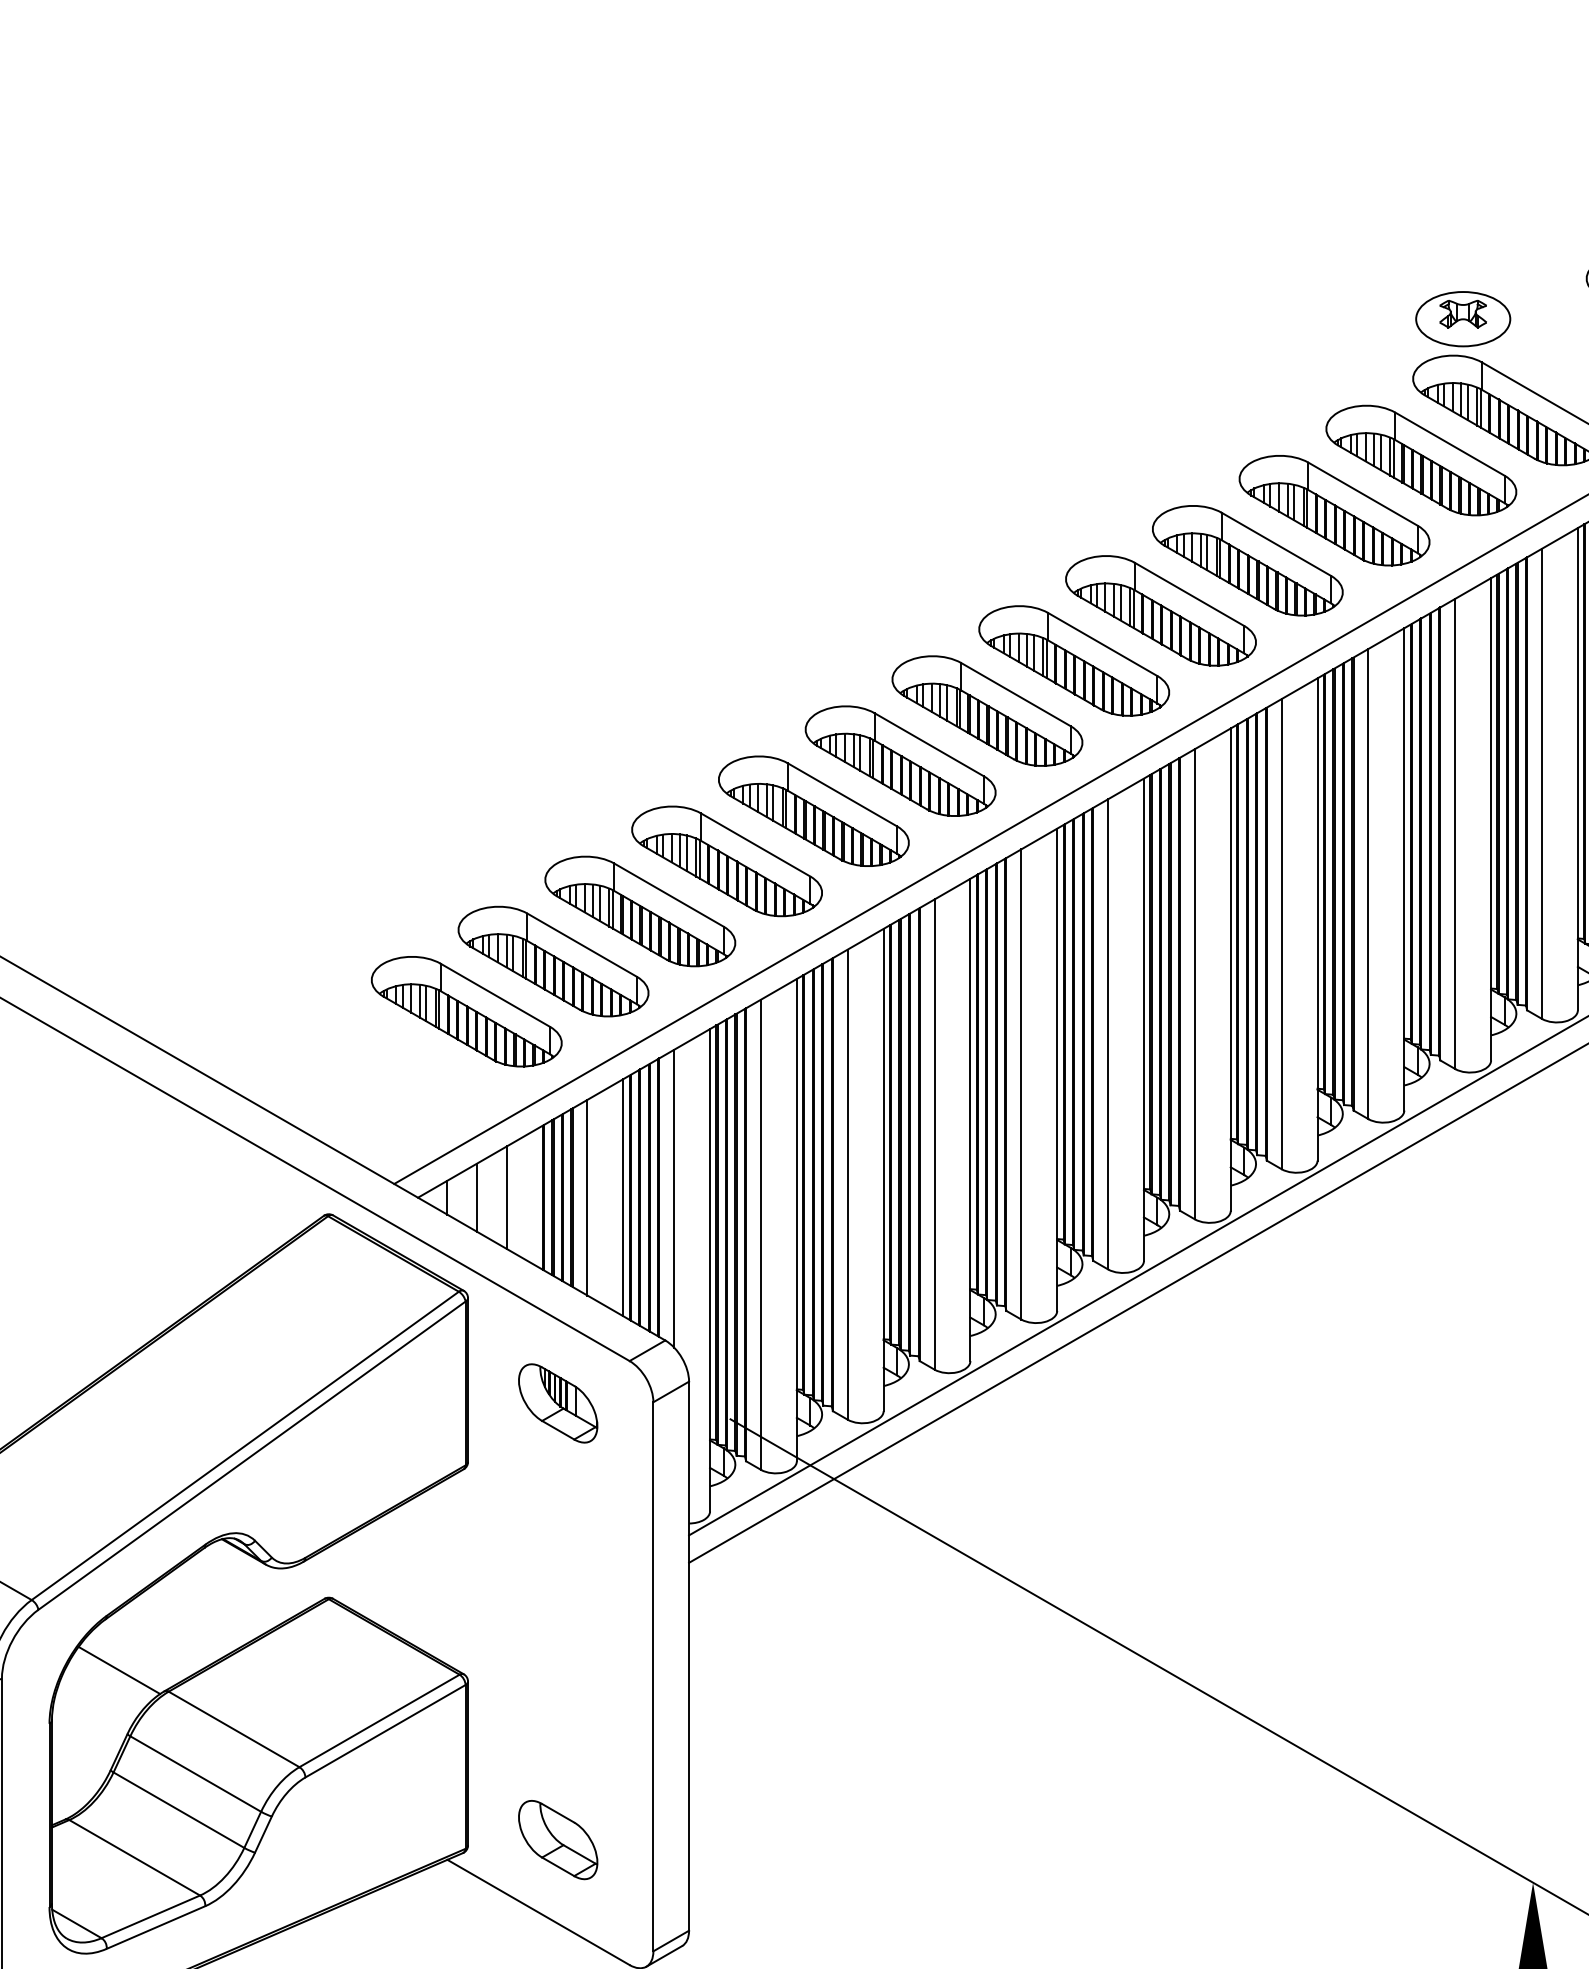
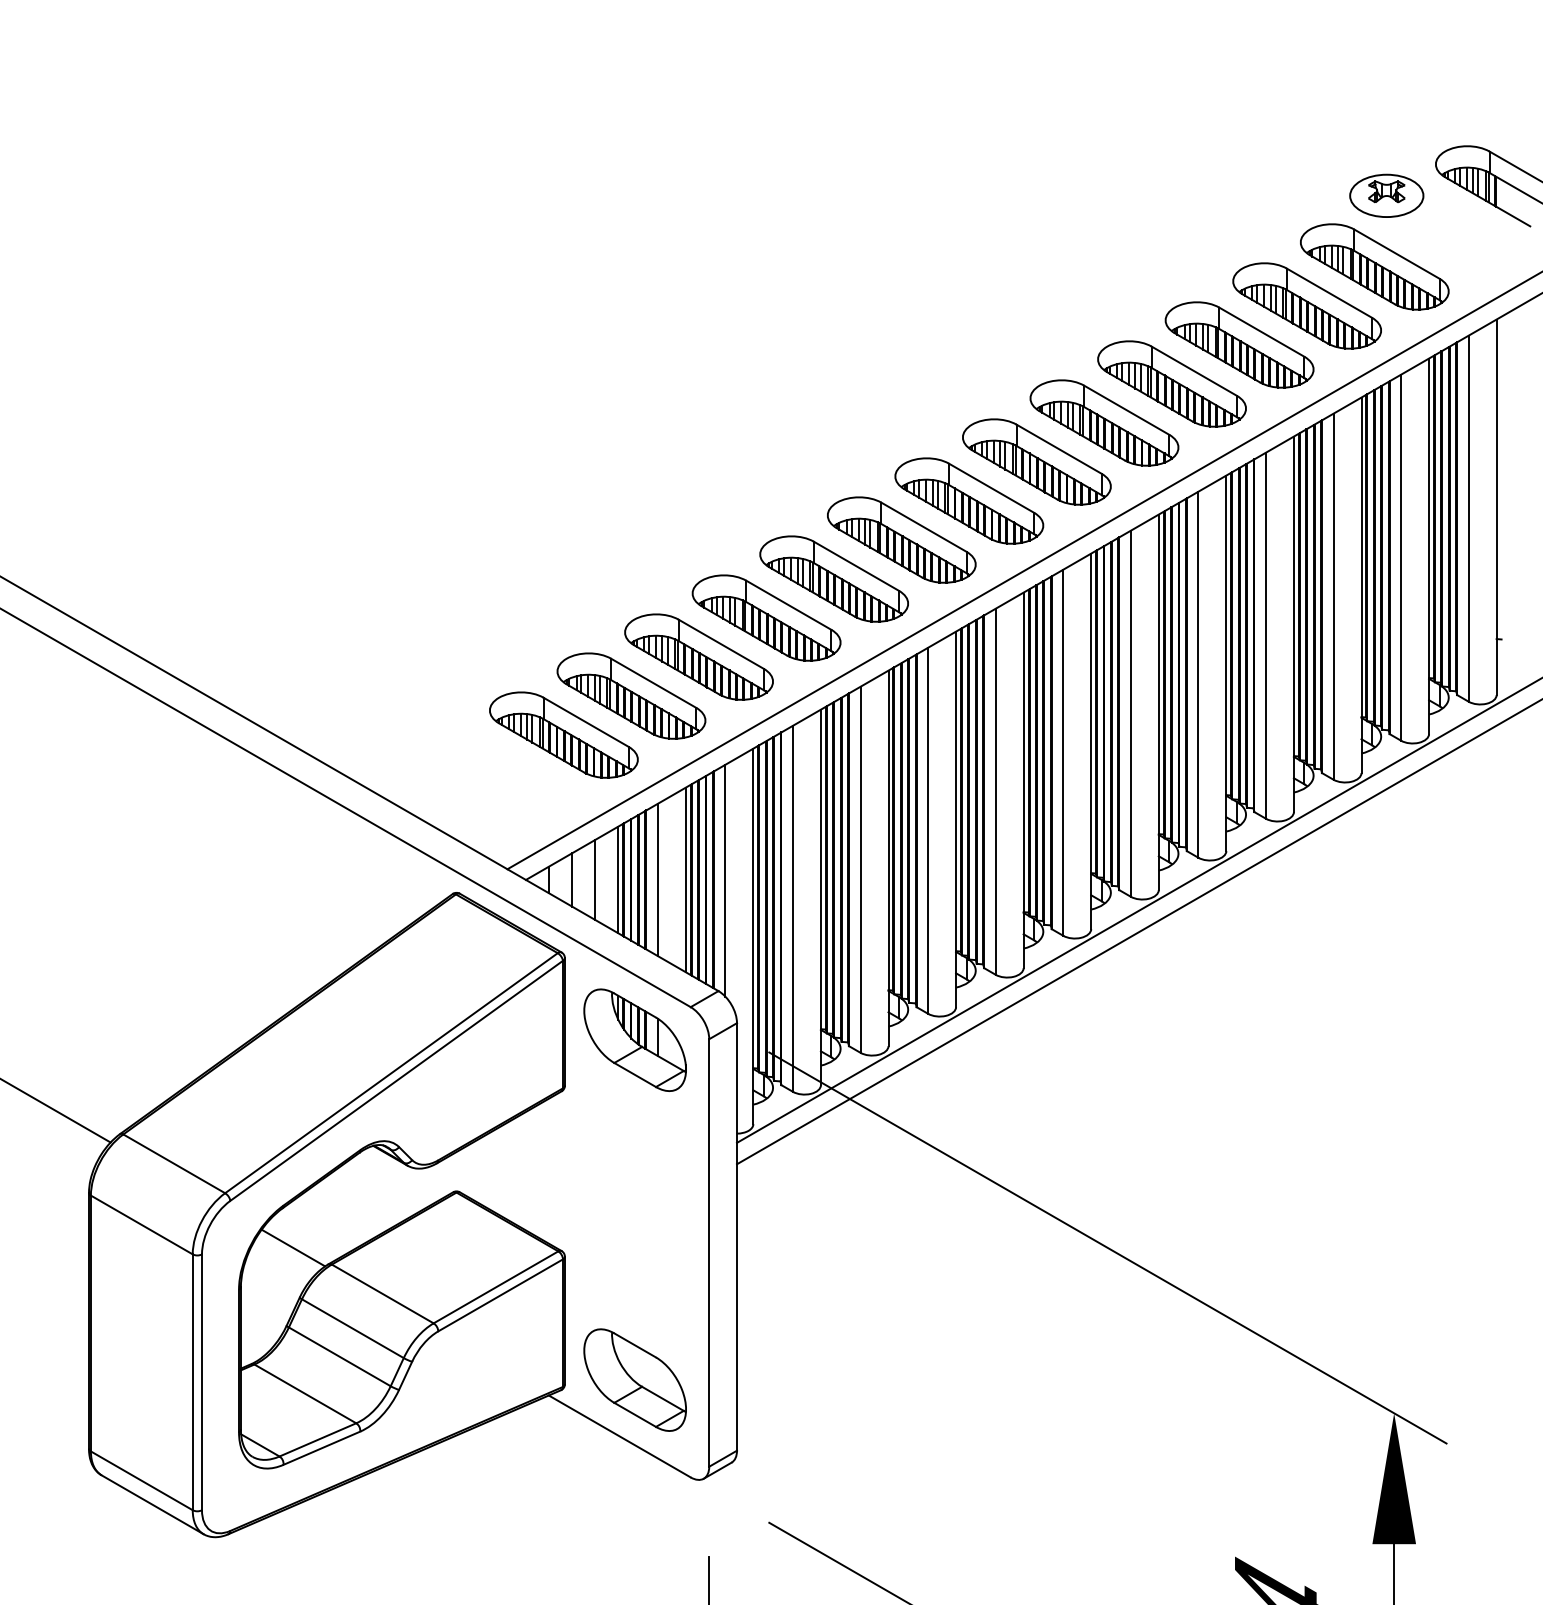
part: (1462, 318) -> (1386, 195), moved
line: (536, 1197) -> (618, 879), added
part: (557, 1402) -> (634, 1039), size x1.67
part: (557, 1839) -> (634, 1379), size x1.67

